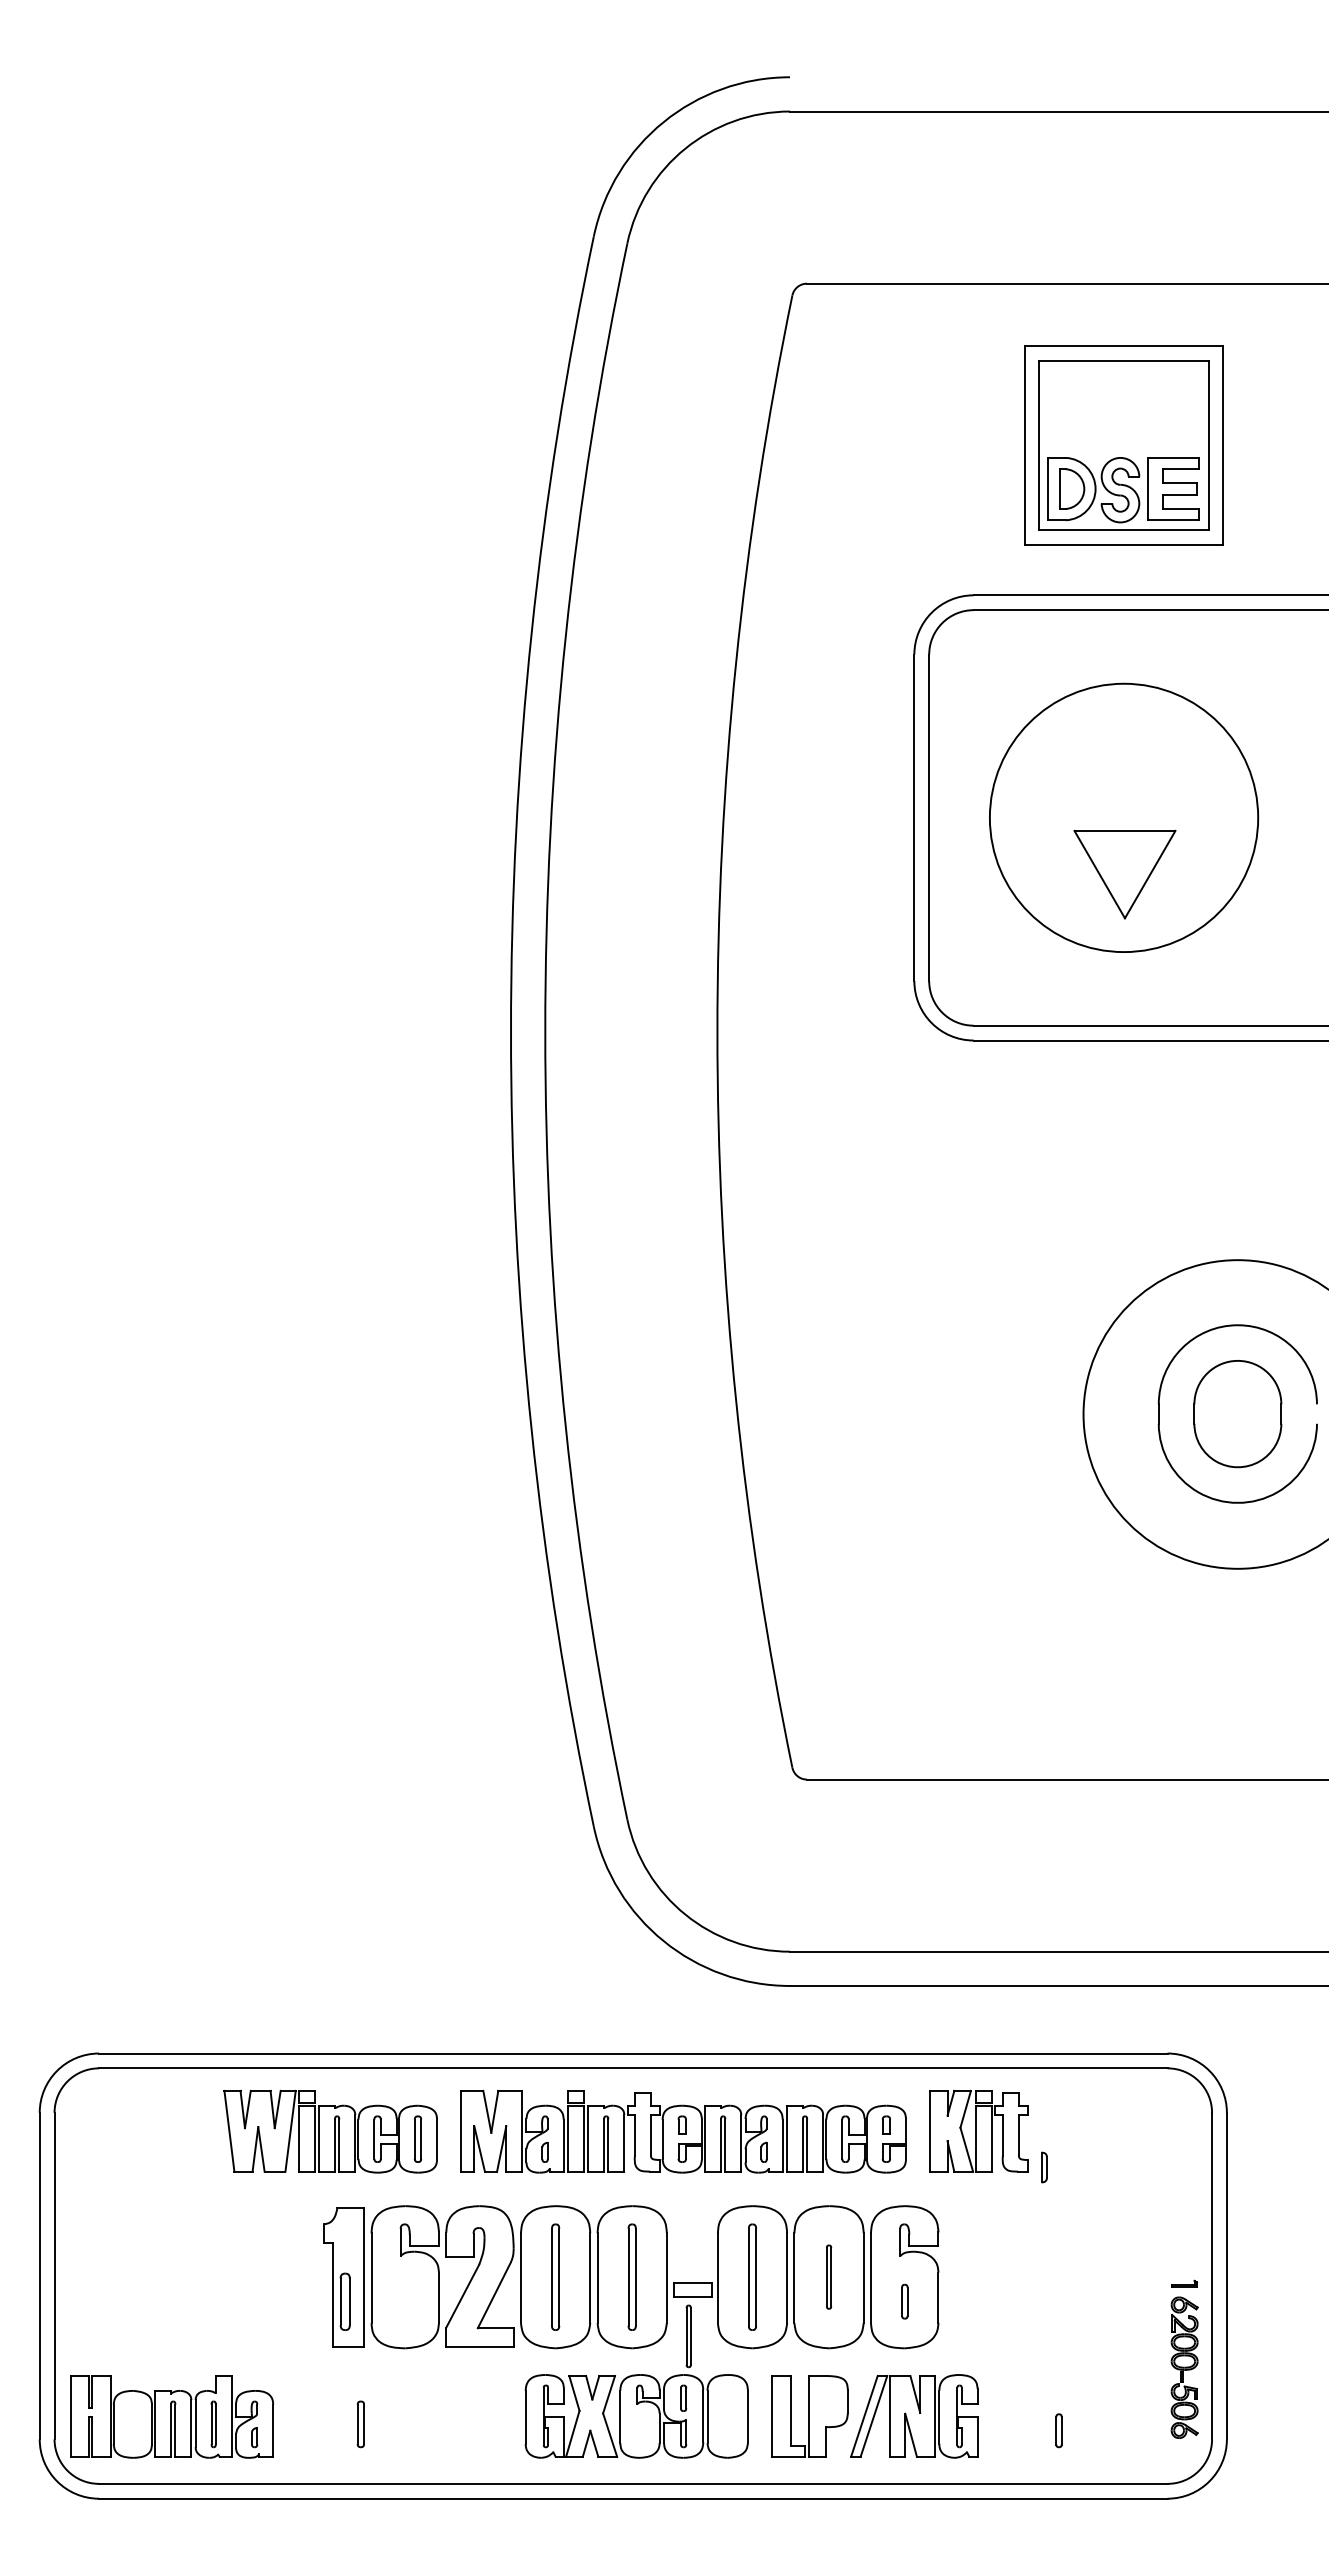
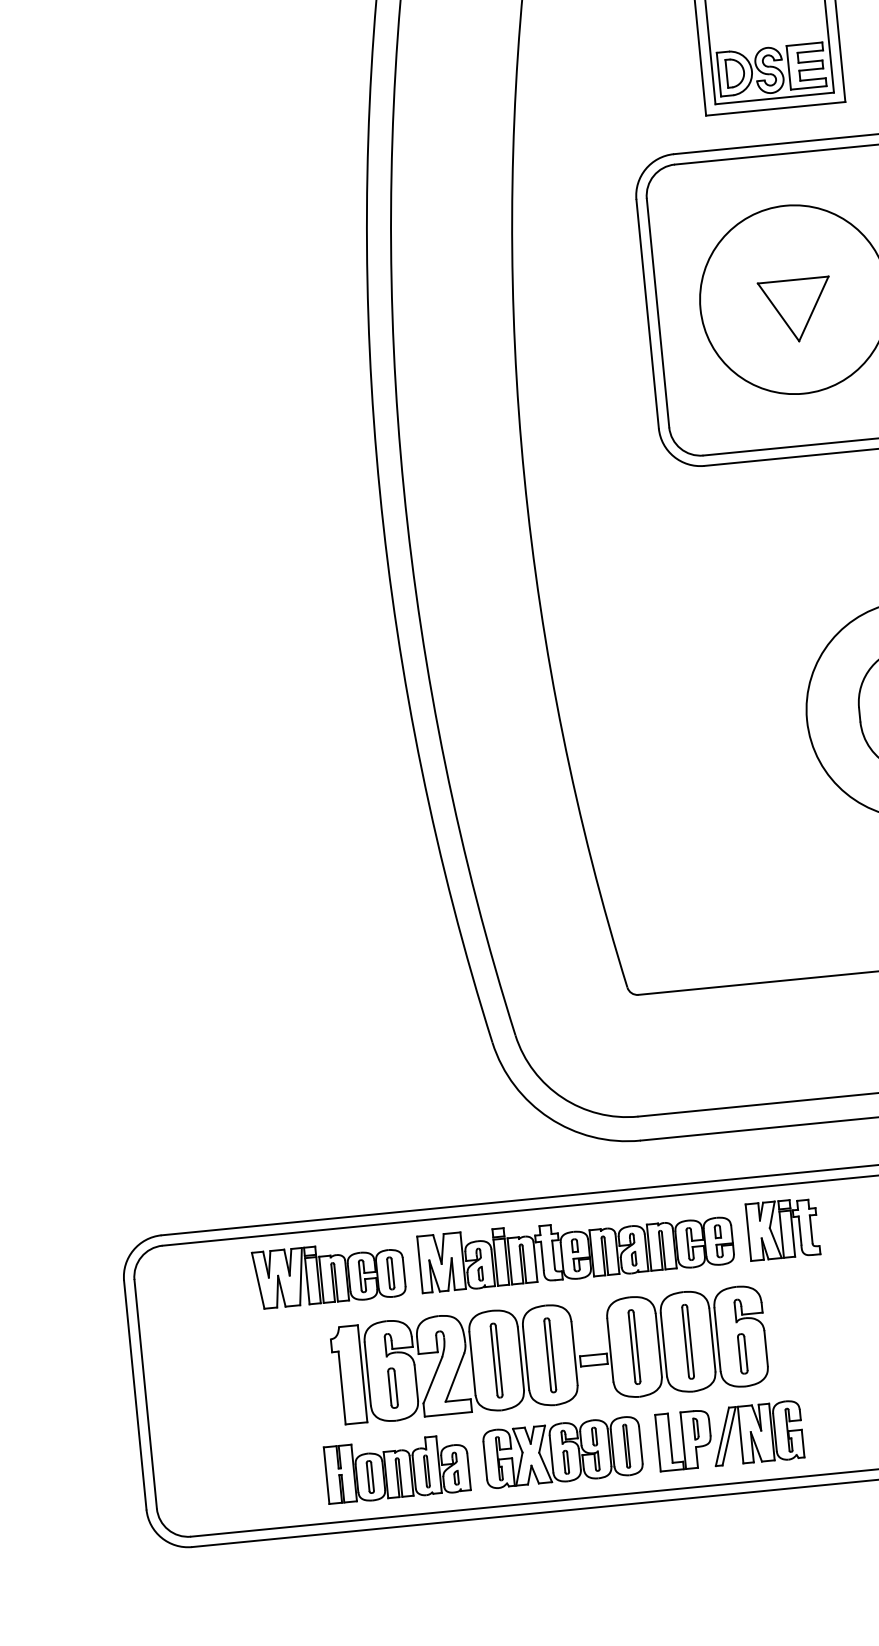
part: (1124, 874) -> (795, 310), moved
part: (1044, 2167) -> (696, 1428), moved
part: (828, 2276) -> (687, 1341), size x1.67
part: (344, 2301) -> (392, 1388), moved
part: (904, 2301) -> (742, 1353), size x1.67
part: (688, 2336) -> (626, 1446), moved
part: (172, 2416) -> (397, 1468), moved
part: (1058, 2430) -> (565, 1462), moved

